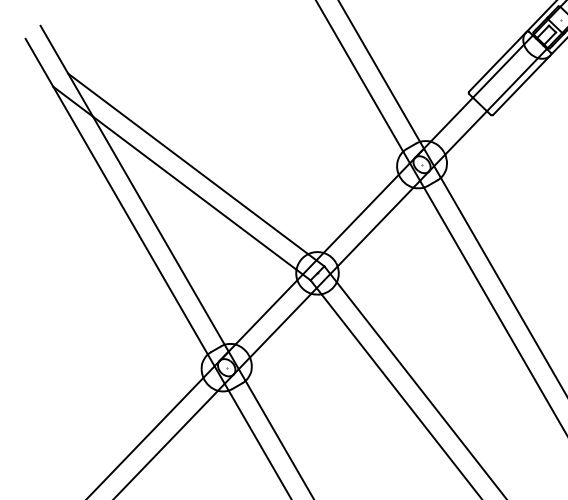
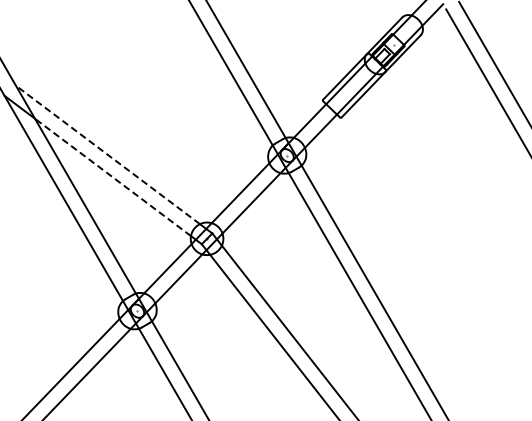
line: (187, 163) -> (107, 154), solid -> dashed
line: (195, 193) -> (113, 177), solid -> dashed

